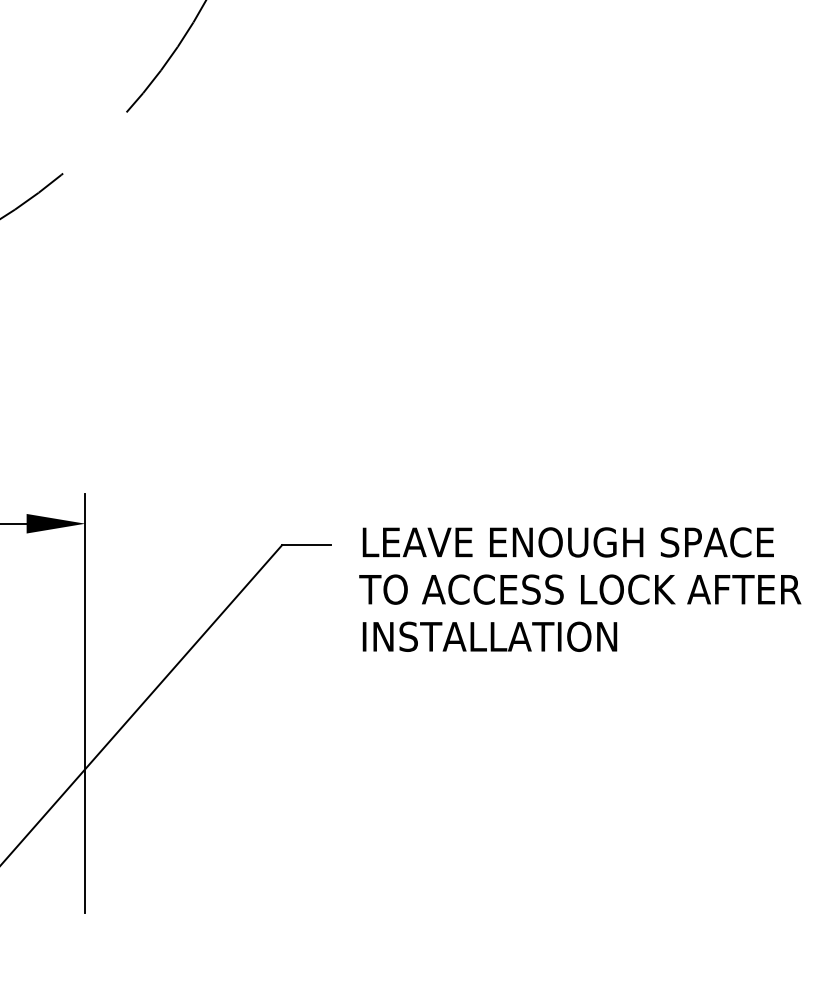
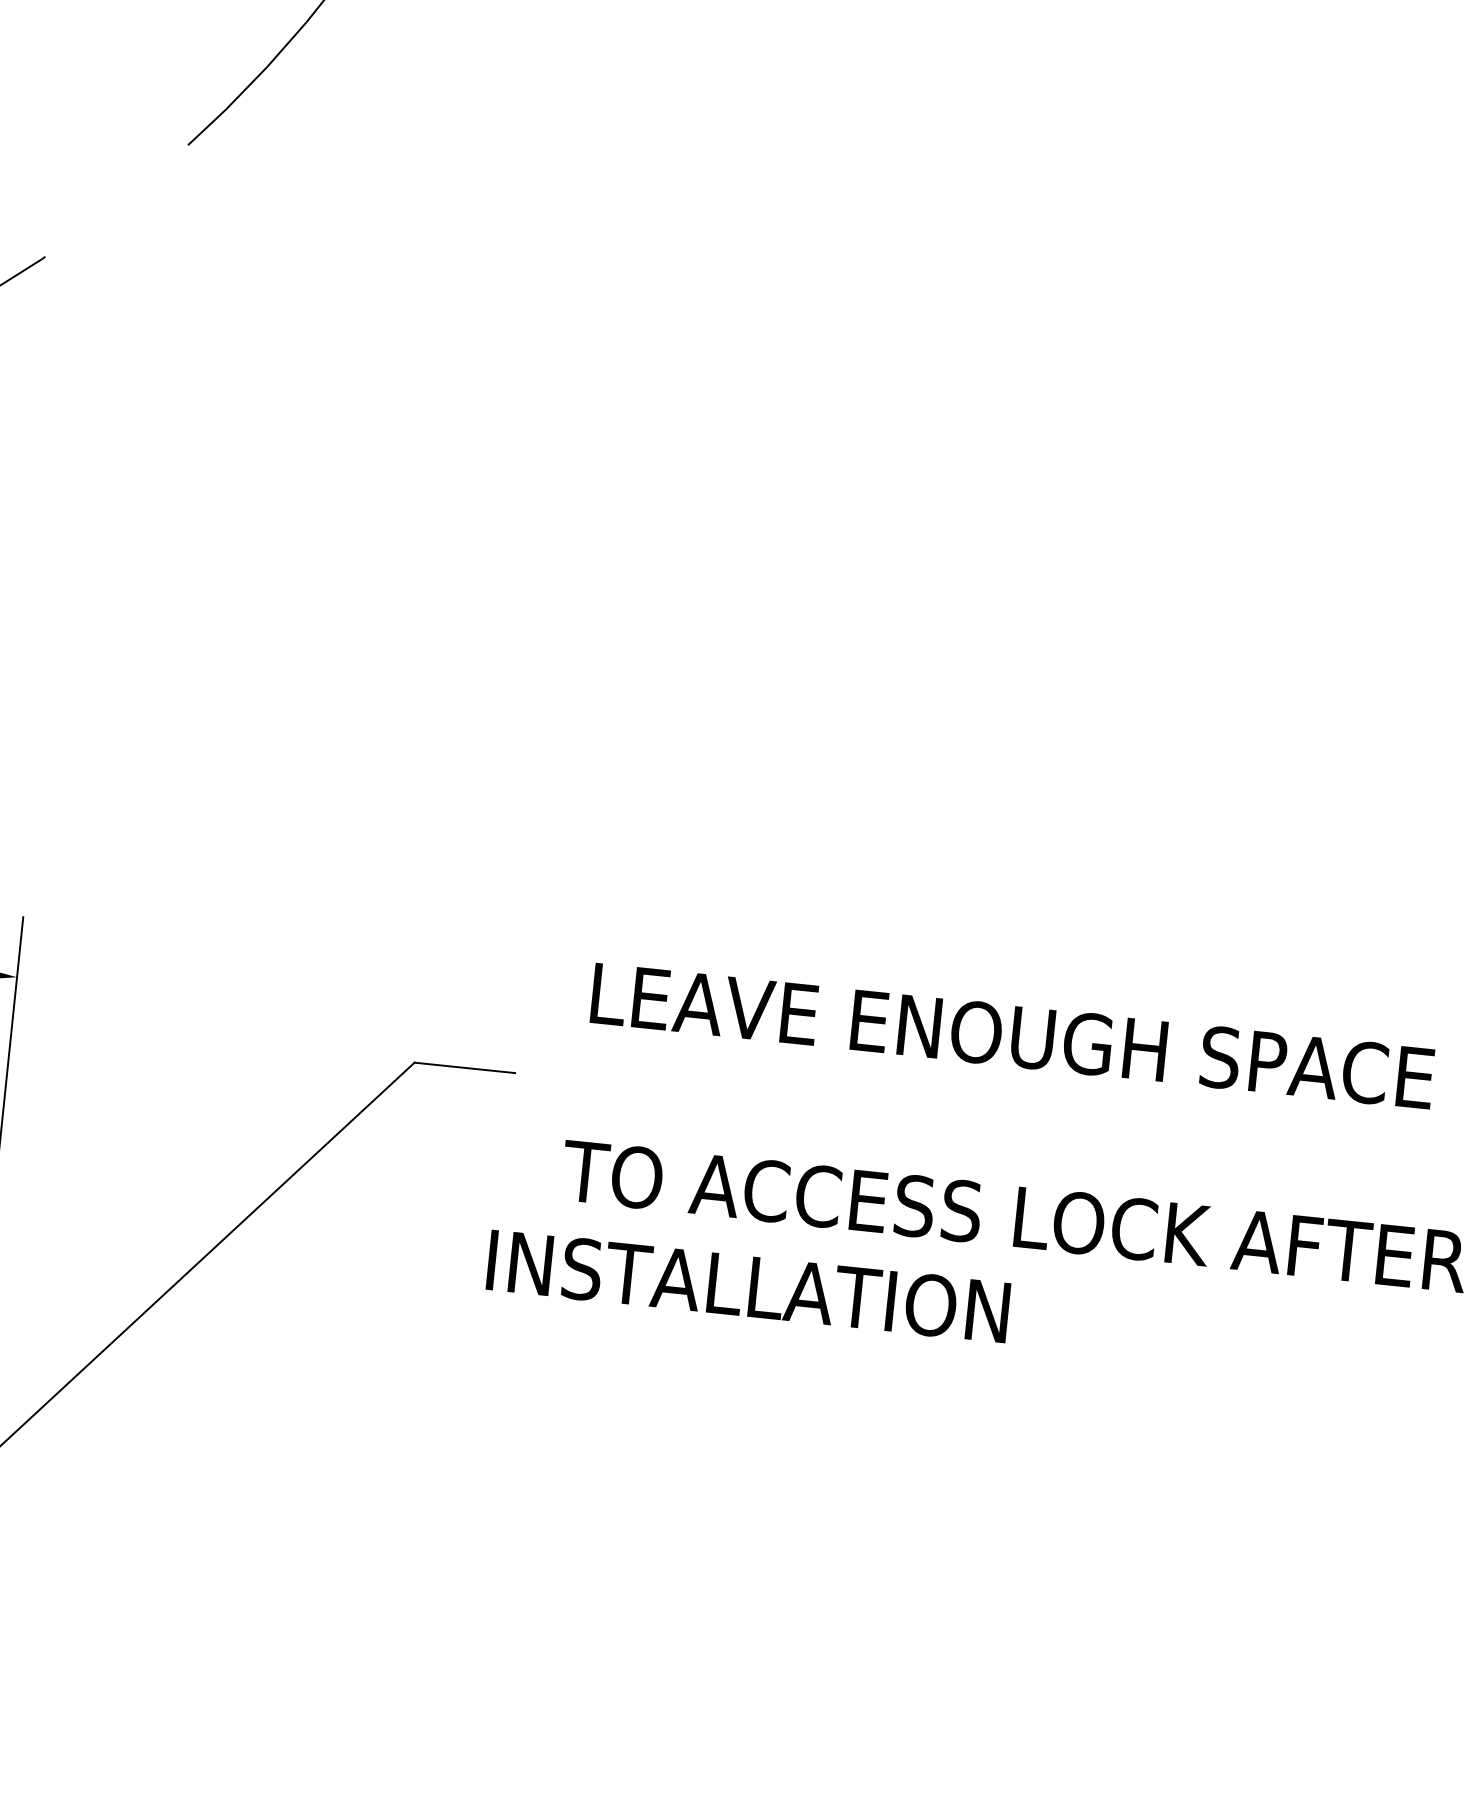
text: (567, 542) -> (1010, 1036), moved
text: (489, 636) -> (747, 1285), moved

